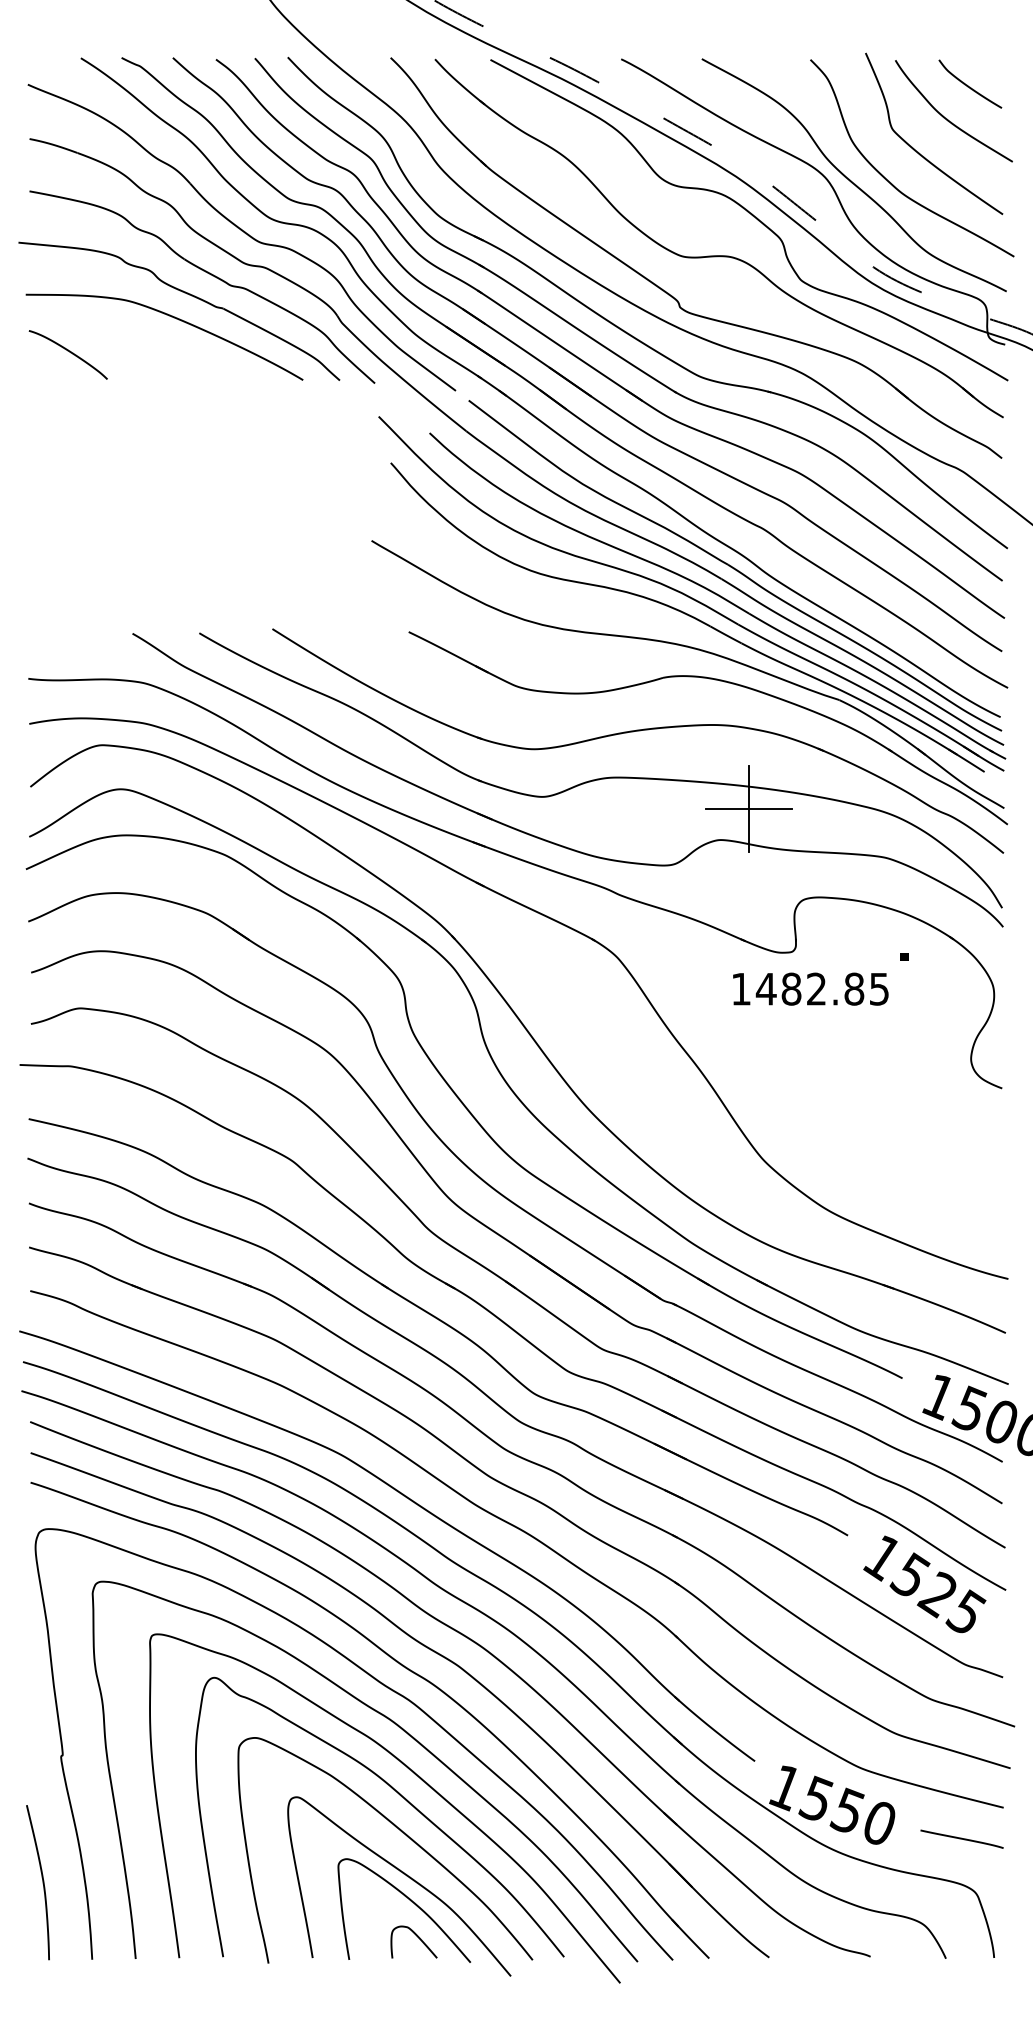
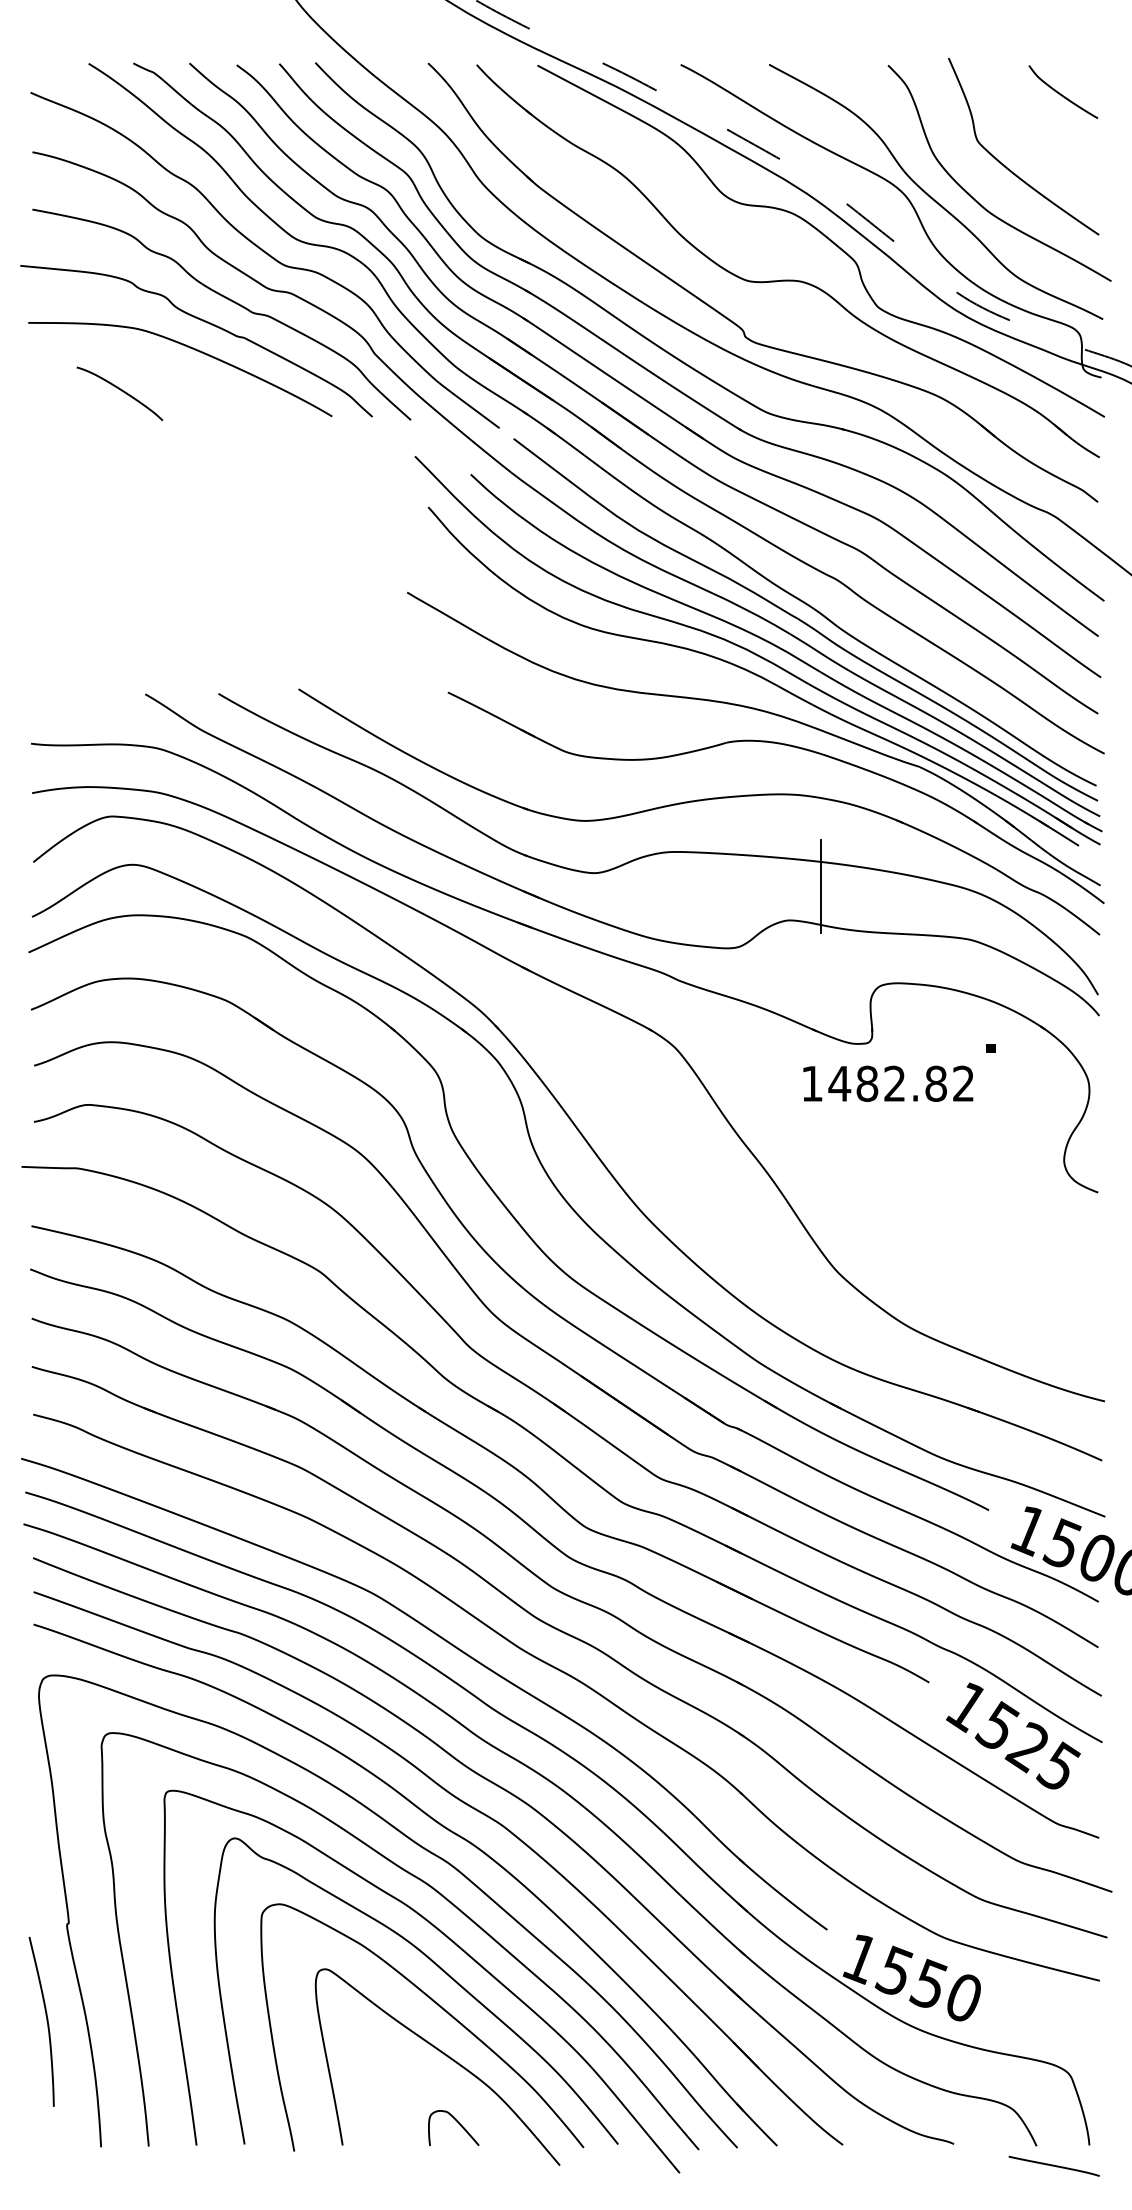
curve: (945, 117) -> (1036, 128), removed
curve: (69, 352) -> (121, 391), moved
line: (748, 809) -> (820, 886), removed
text: (879, 988) -> (963, 1083), 1482.85 -> 1482.82
line: (961, 1838) -> (1053, 2165), moved
curve: (42, 1882) -> (46, 2021), moved
curve: (412, 1902) -> (451, 2084), removed

